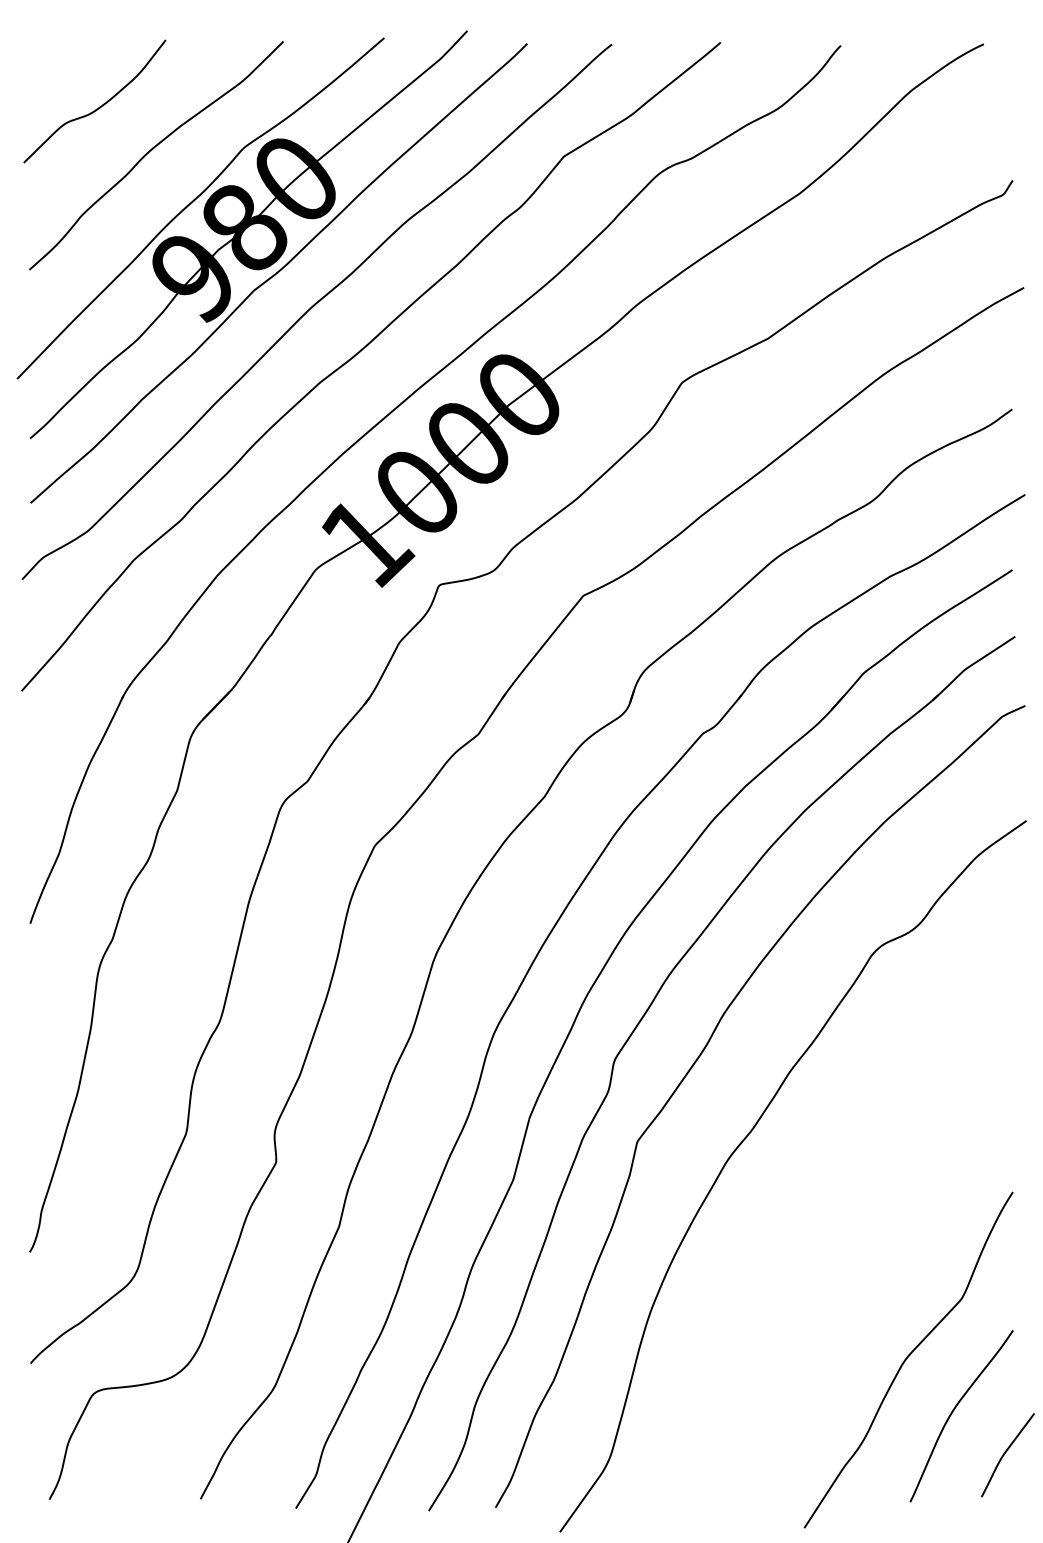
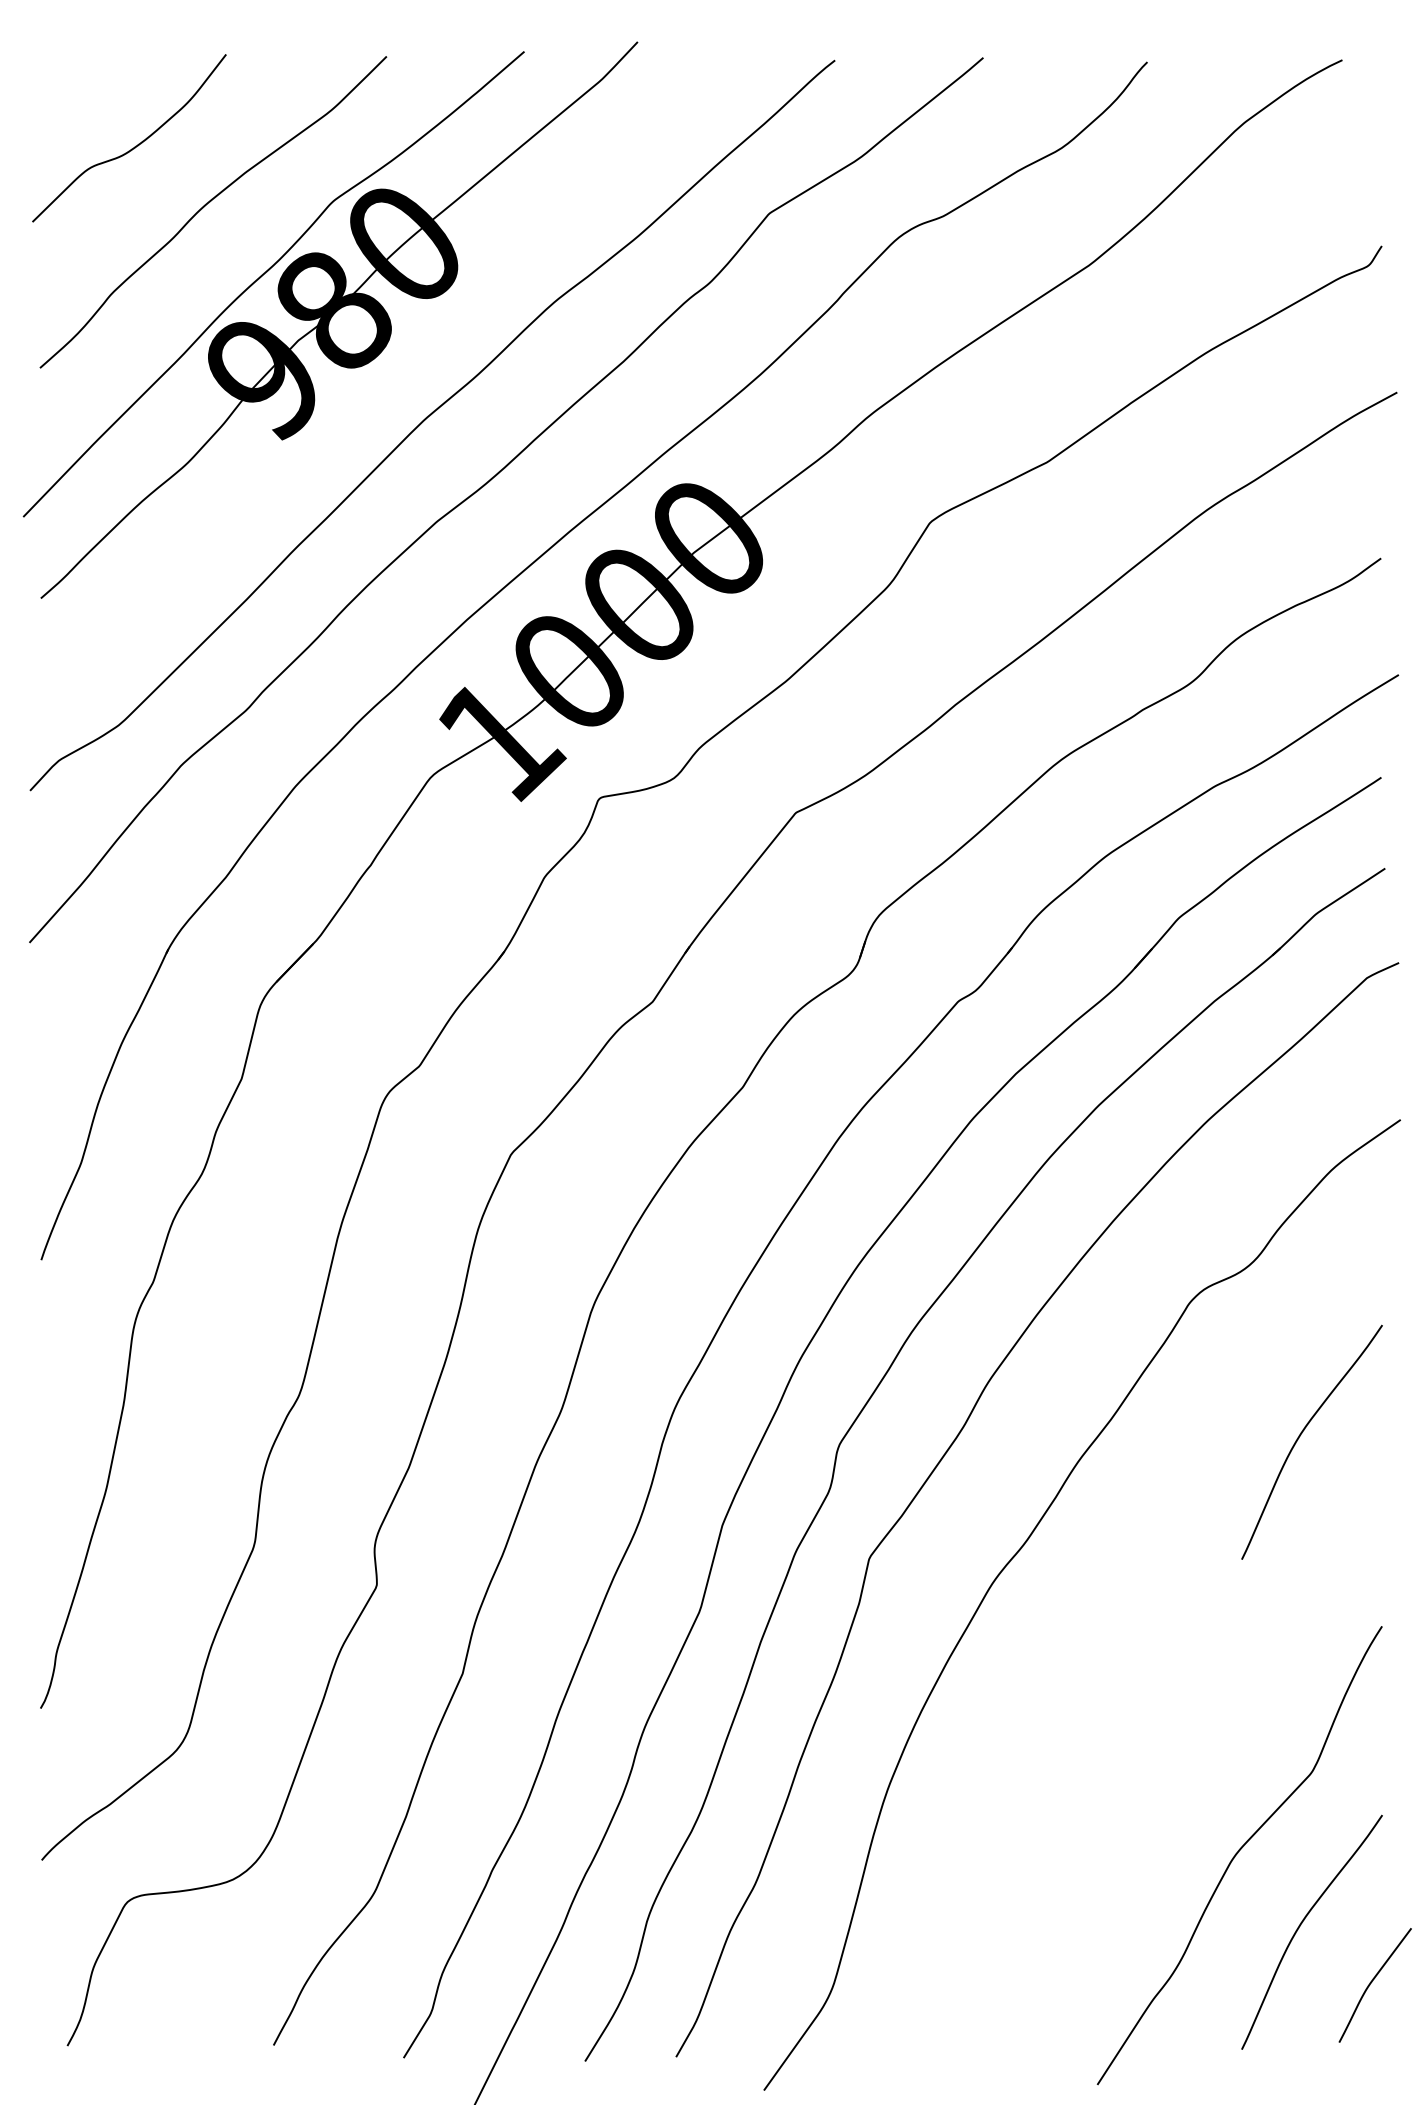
curve: (278, 272) -> (380, 371), removed
curve: (954, 1050) -> (1302, 1433), added

